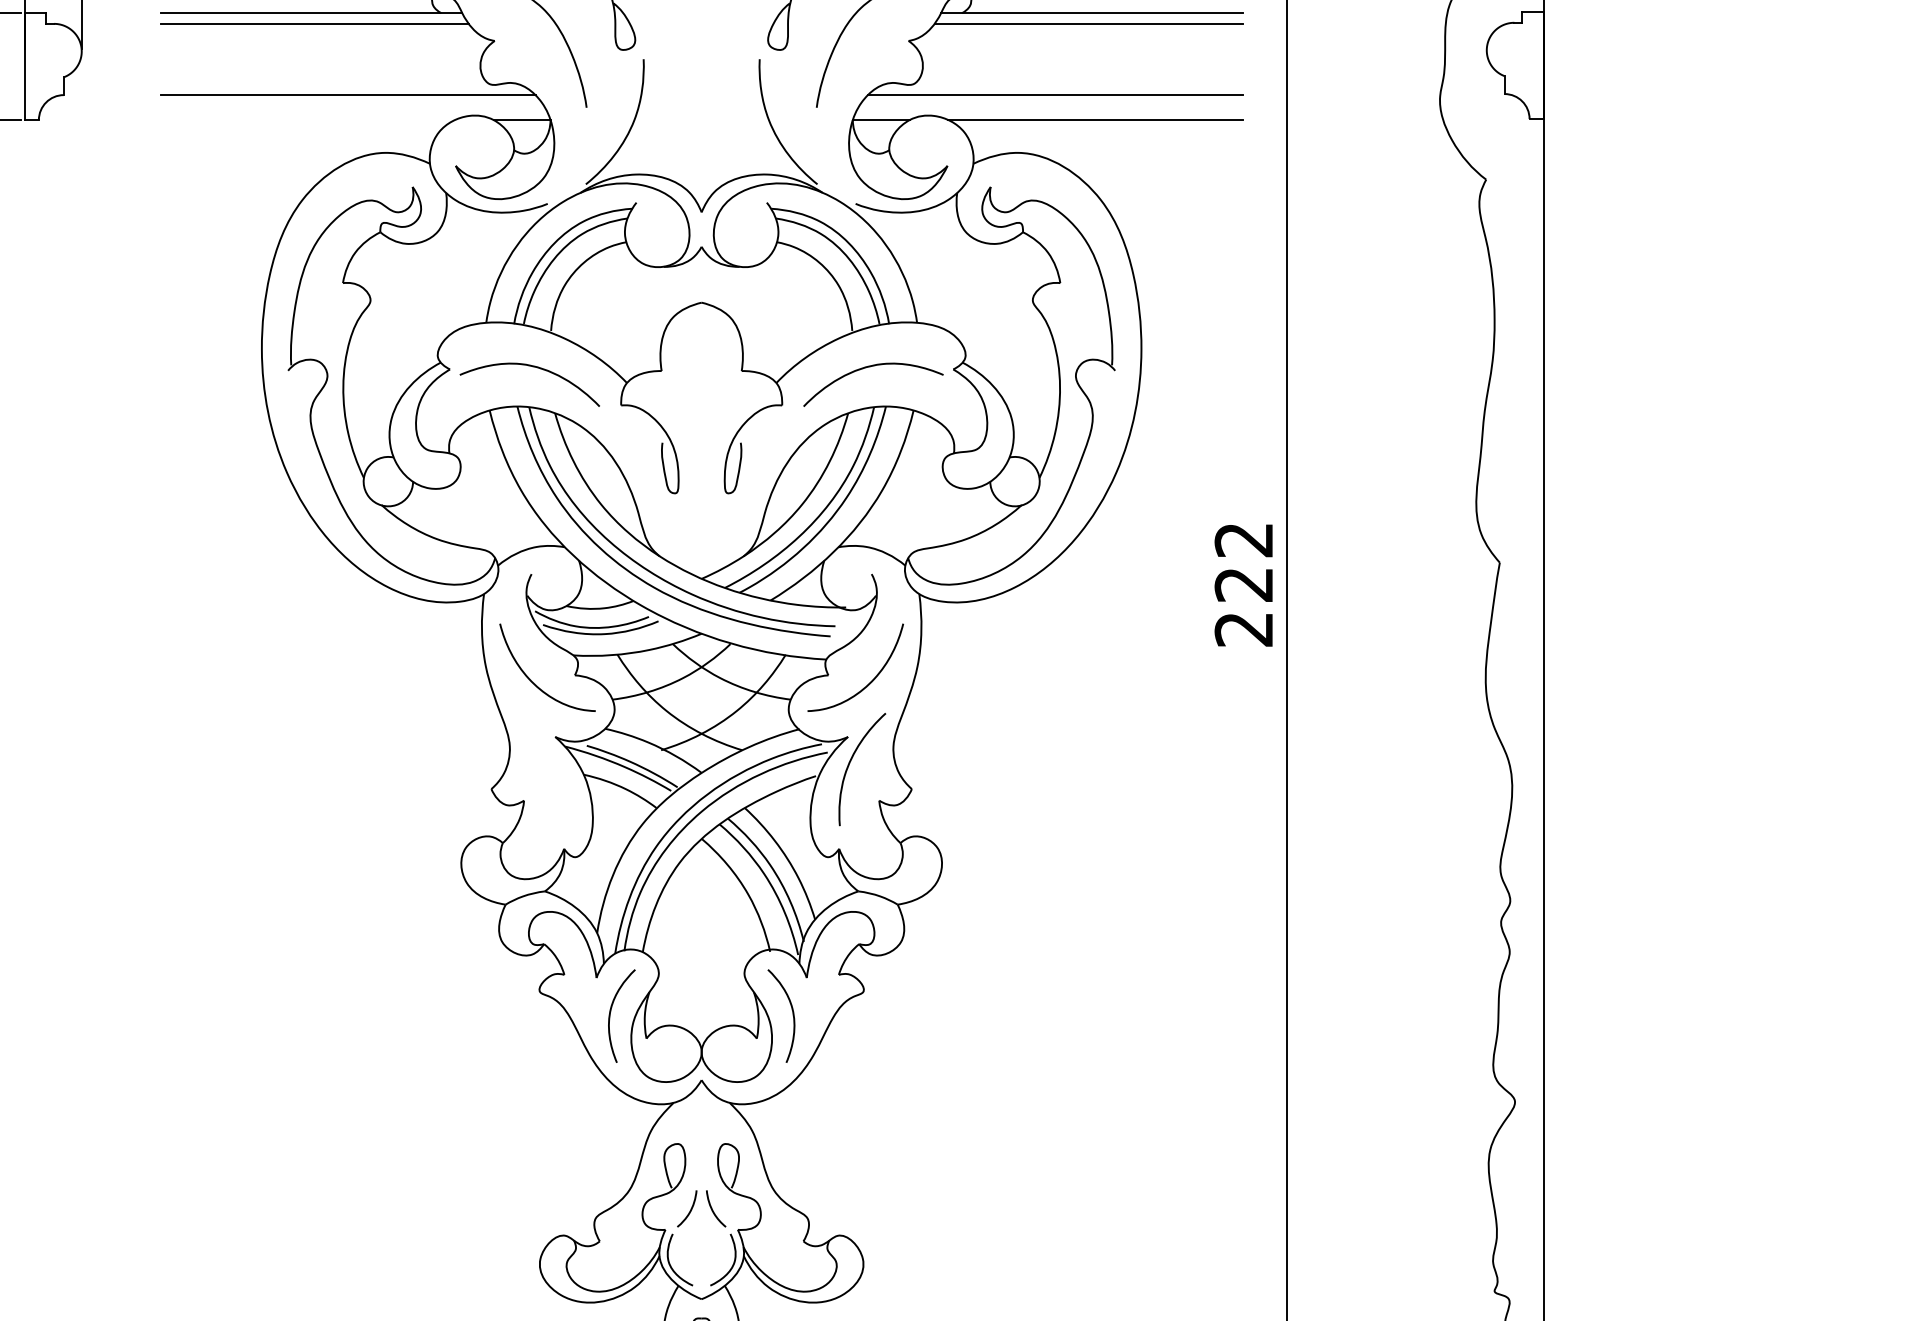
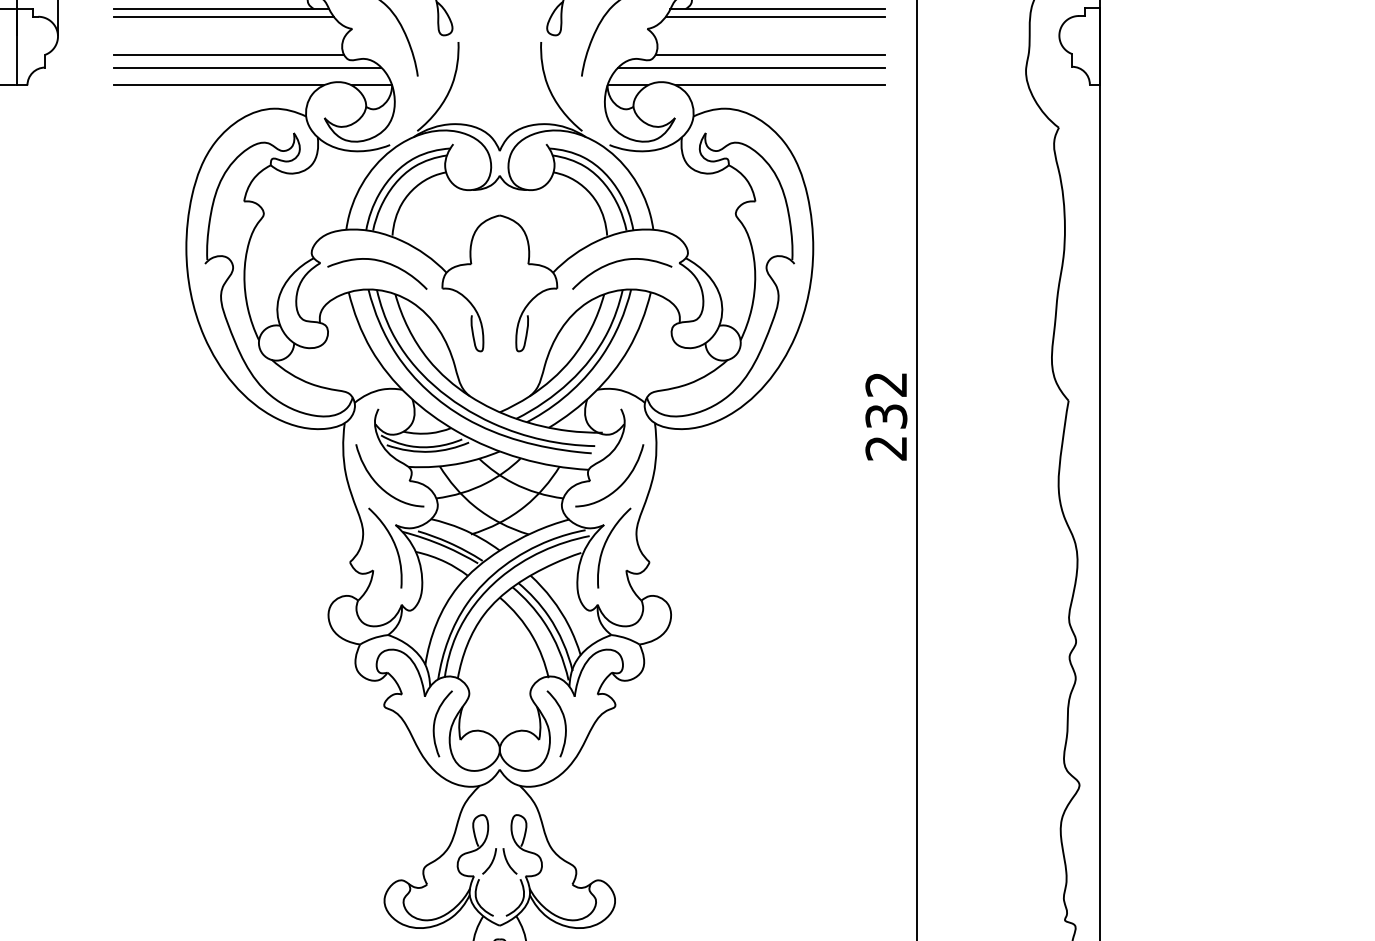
line: (321, 77) -> (228, 54), added
line: (1081, 77) -> (770, 54), added
line: (307, 120) -> (218, 85), added
text: (1243, 584) -> (885, 416), 222 -> 232
curve: (553, 765) -> (394, 545), added

